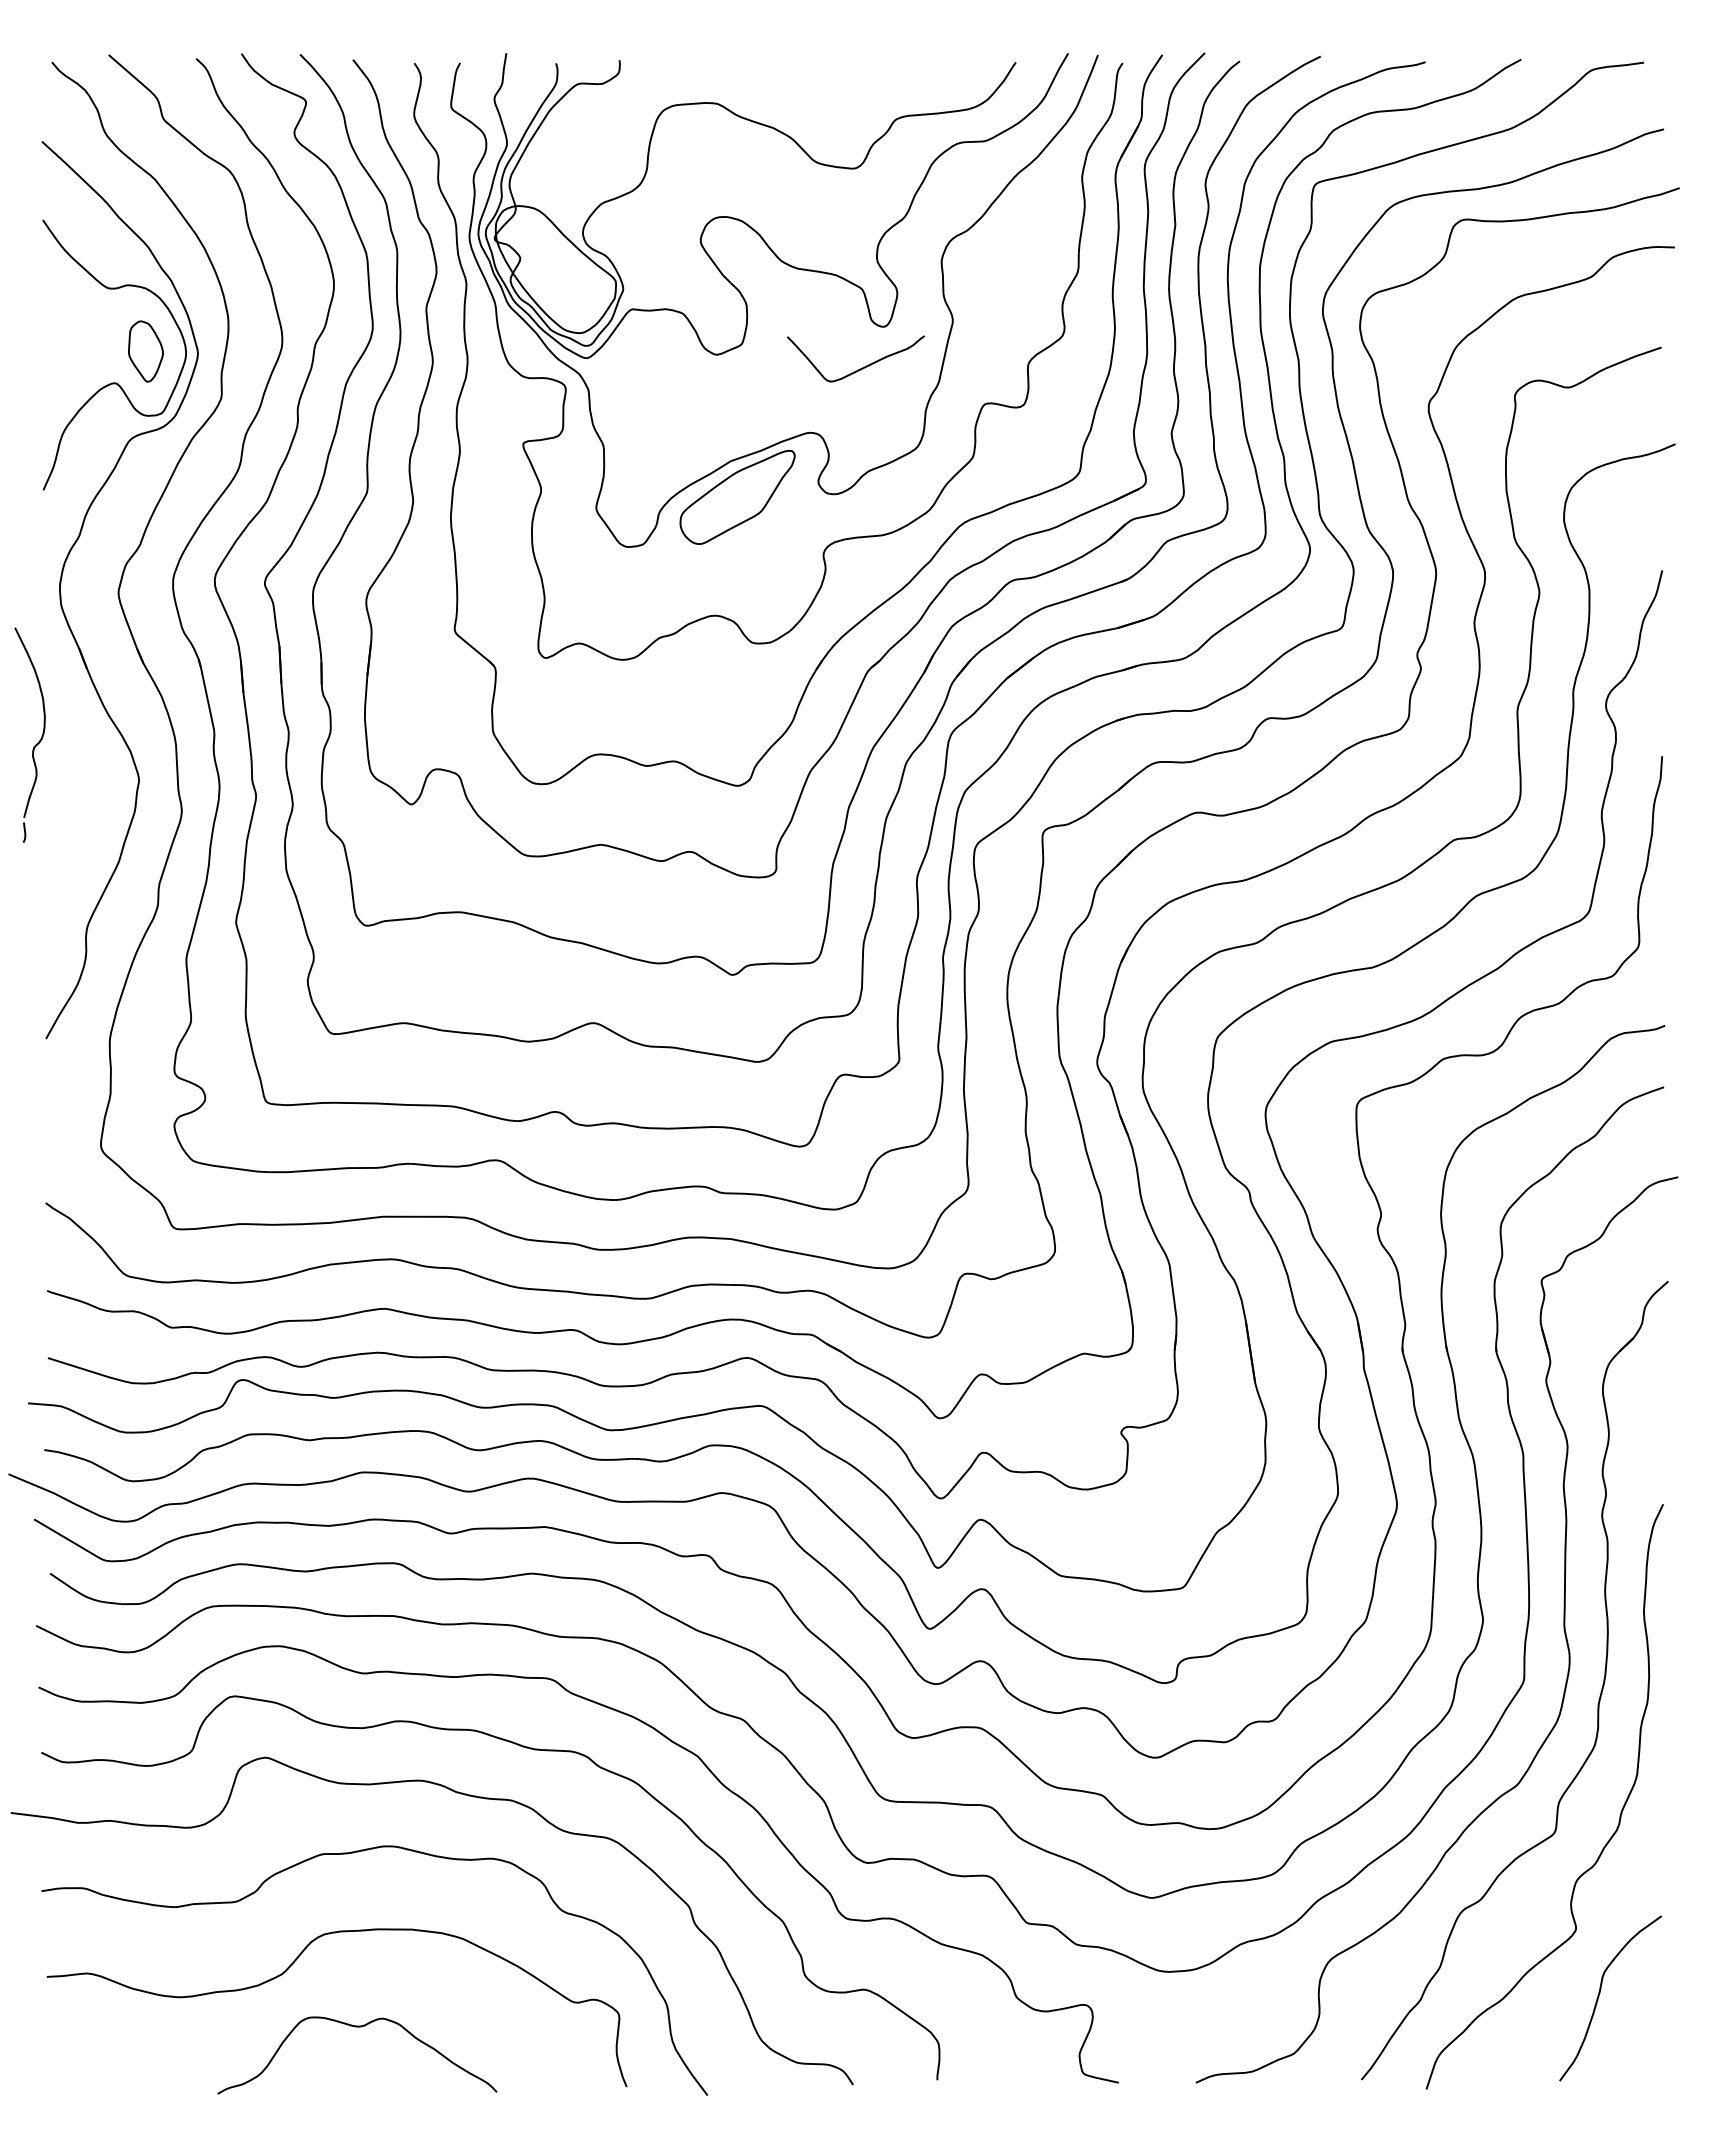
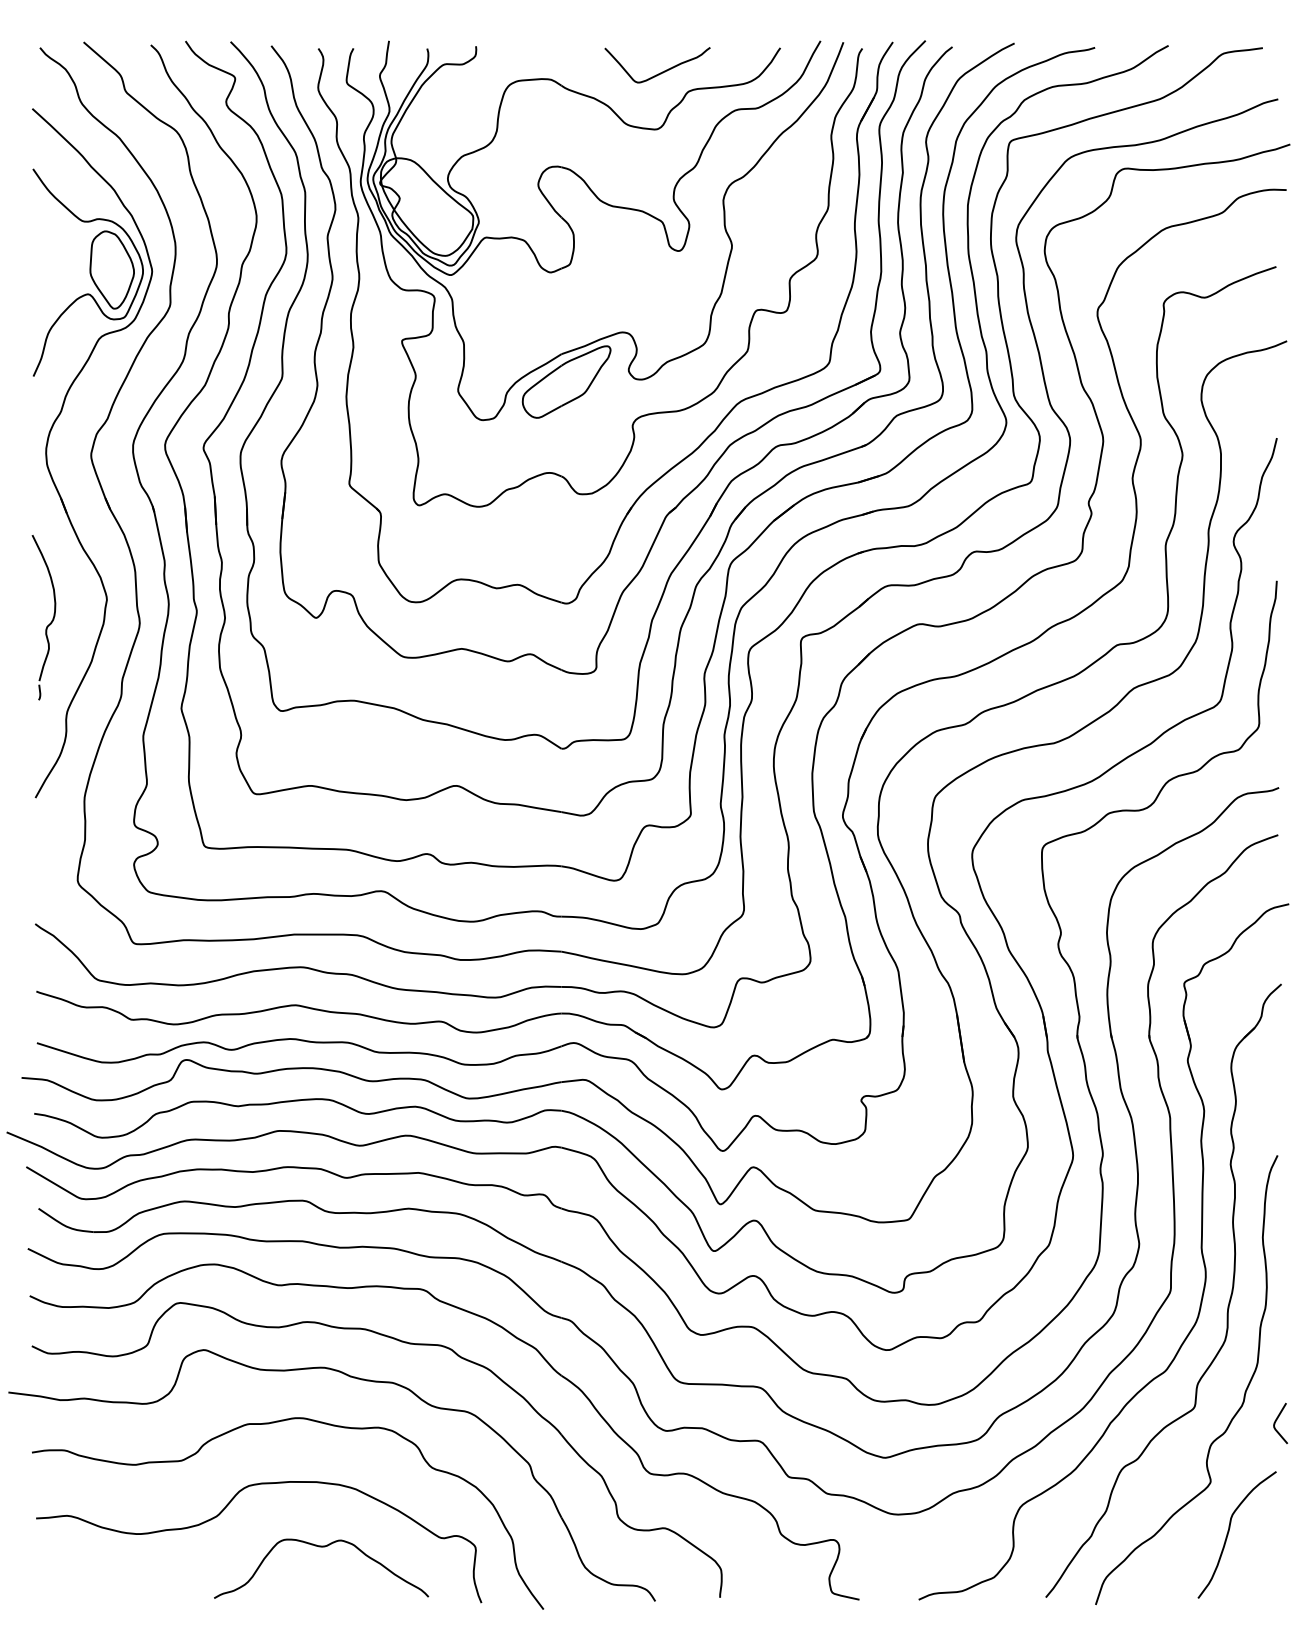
part: (145, 351) -> (111, 269), size x1.67
curve: (860, 368) -> (661, 72), moved
part: (37, 742) -> (49, 623), moved
curve: (1662, 1849) -> (1277, 1420), added
curve: (357, 2027) -> (321, 1547), moved

